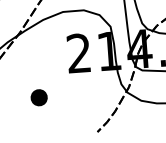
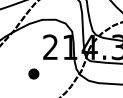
part: (38, 96) -> (33, 73), moved

